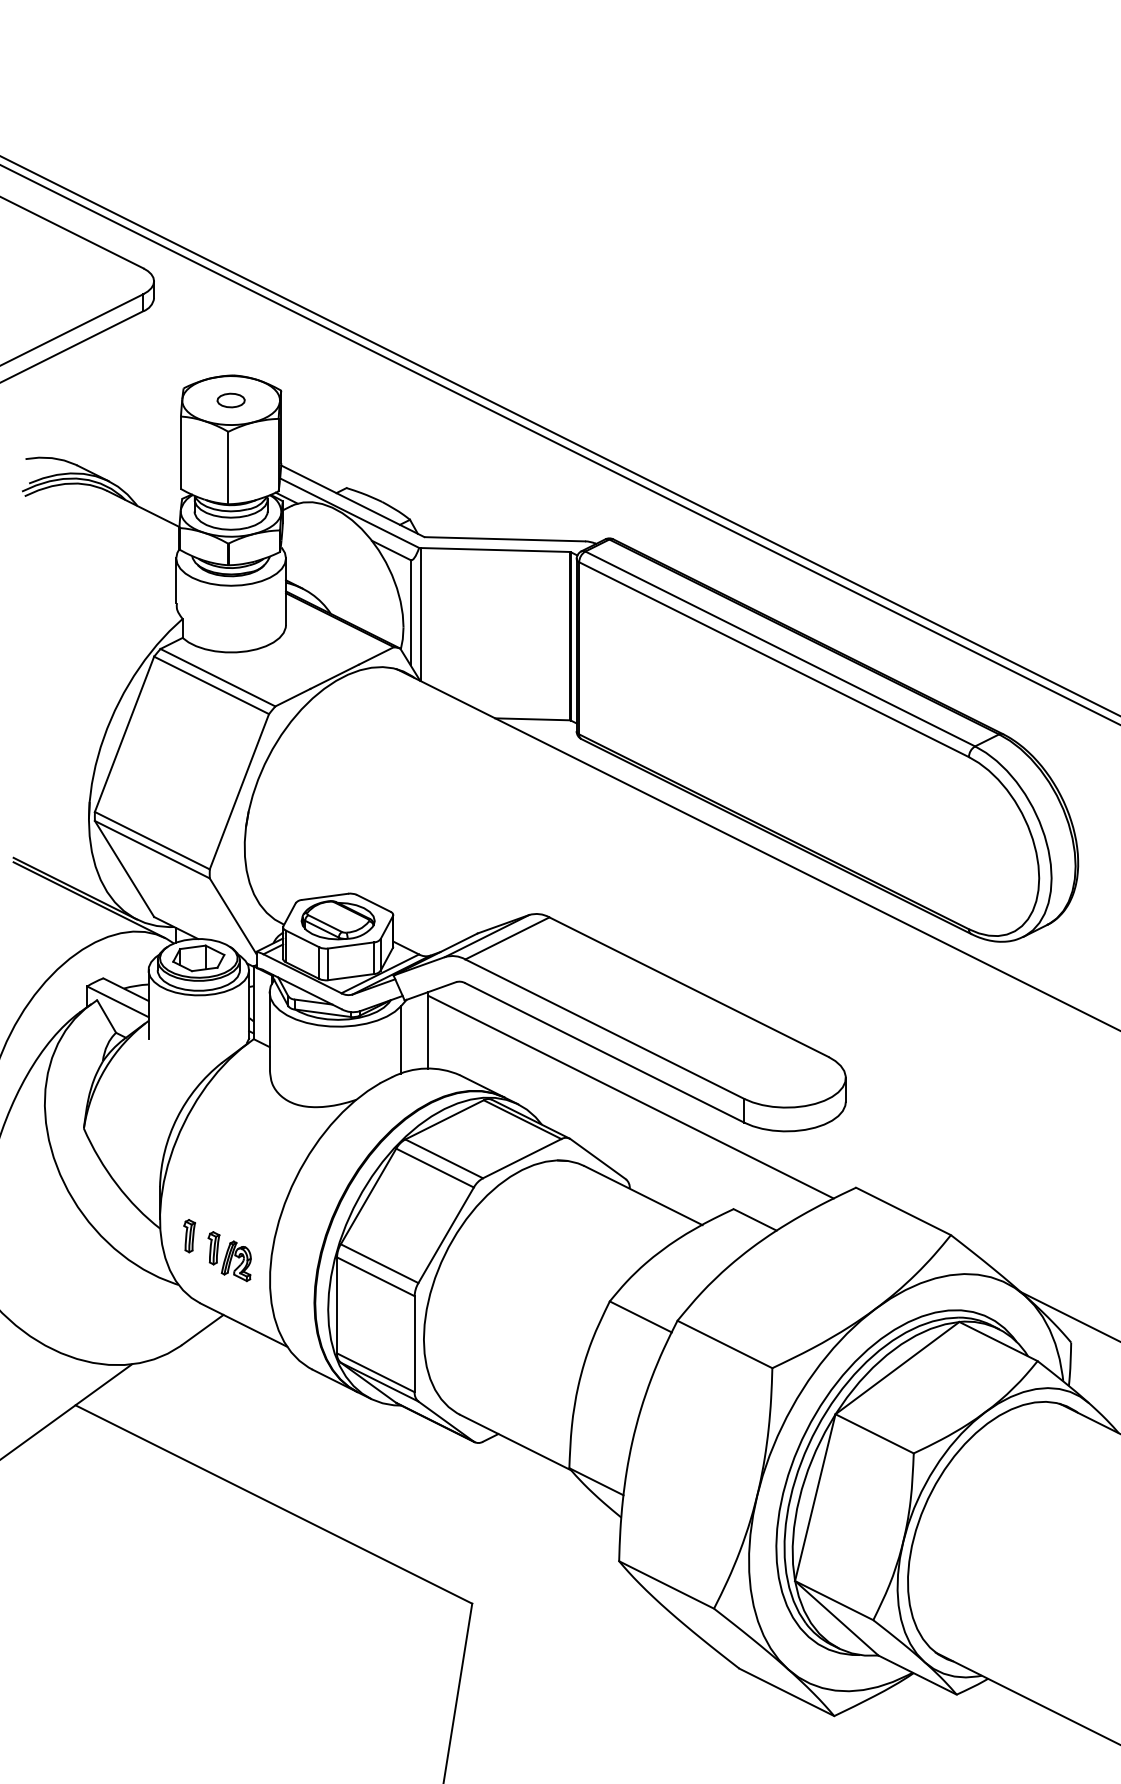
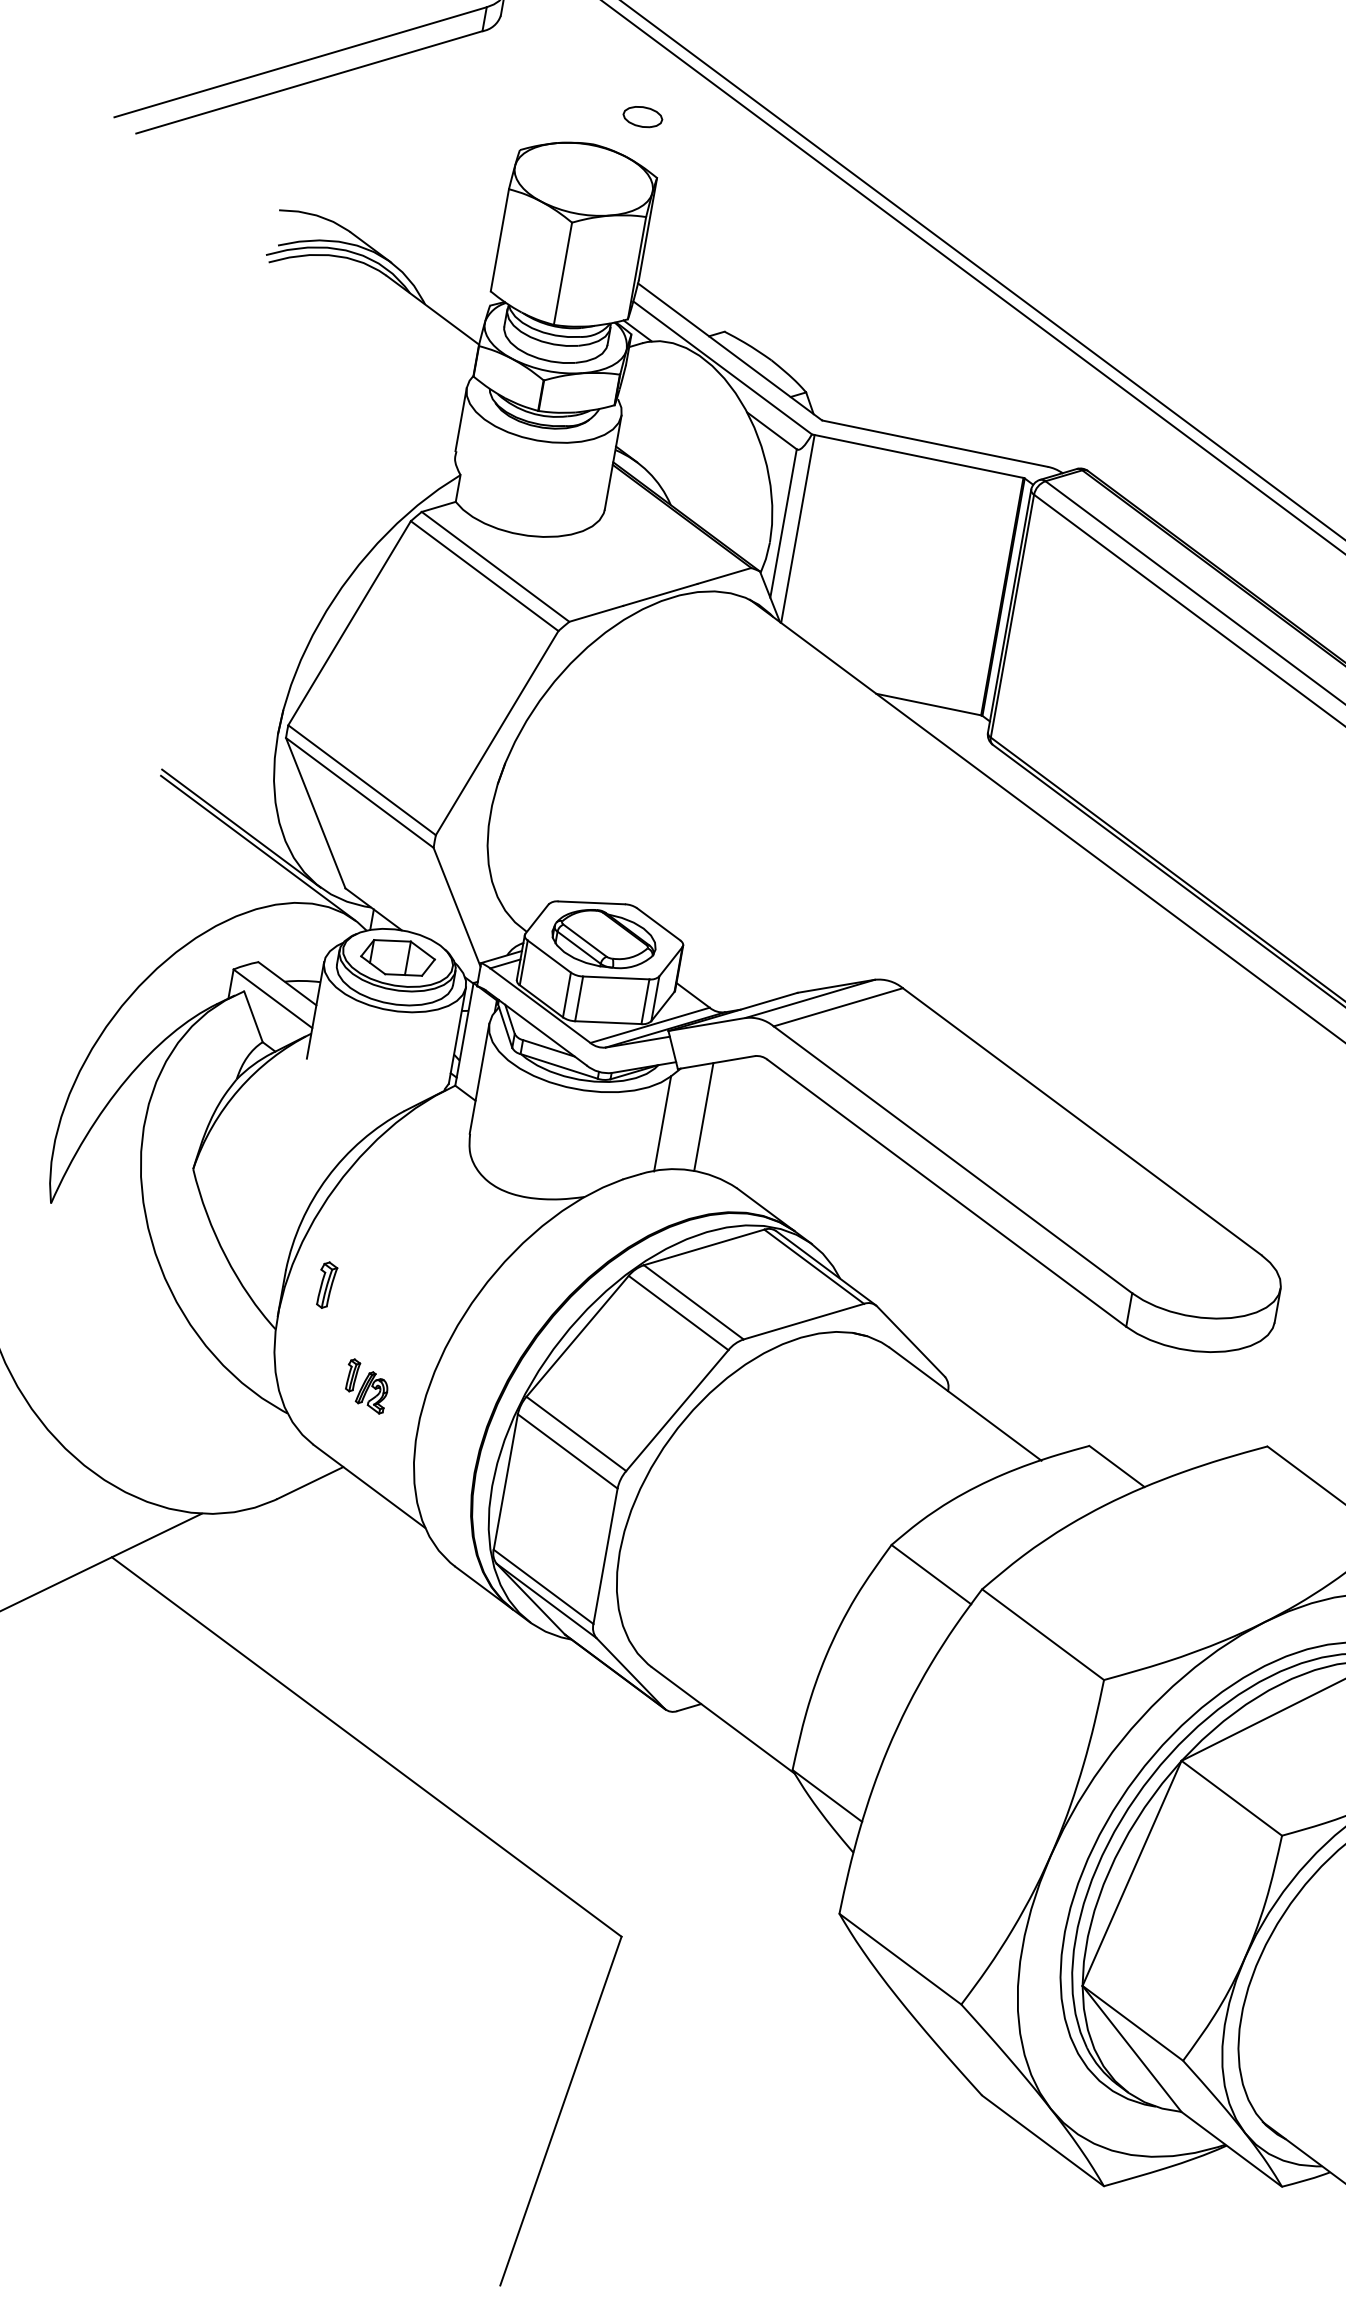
part: (230, 400) -> (641, 116), moved
line: (630, 1096) -> (972, 1261), removed
part: (189, 1236) -> (326, 1285), moved
part: (229, 1256) -> (366, 1386), size x0.7

